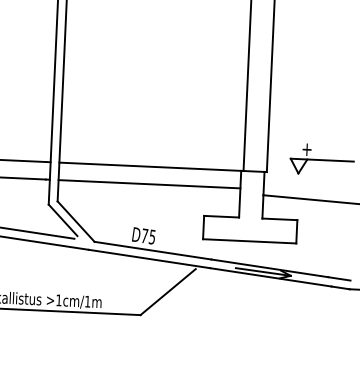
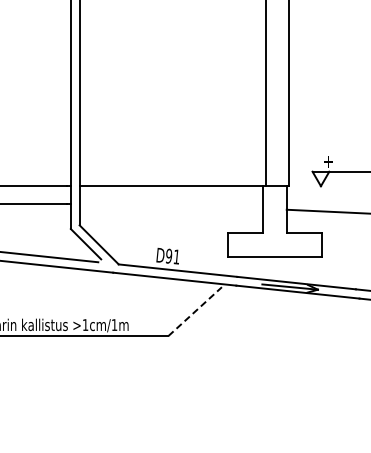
line: (149, 183) -> (171, 203), removed
text: (148, 236) -> (172, 256), D75 -> D91
line: (168, 291) -> (195, 311), solid -> dashed

